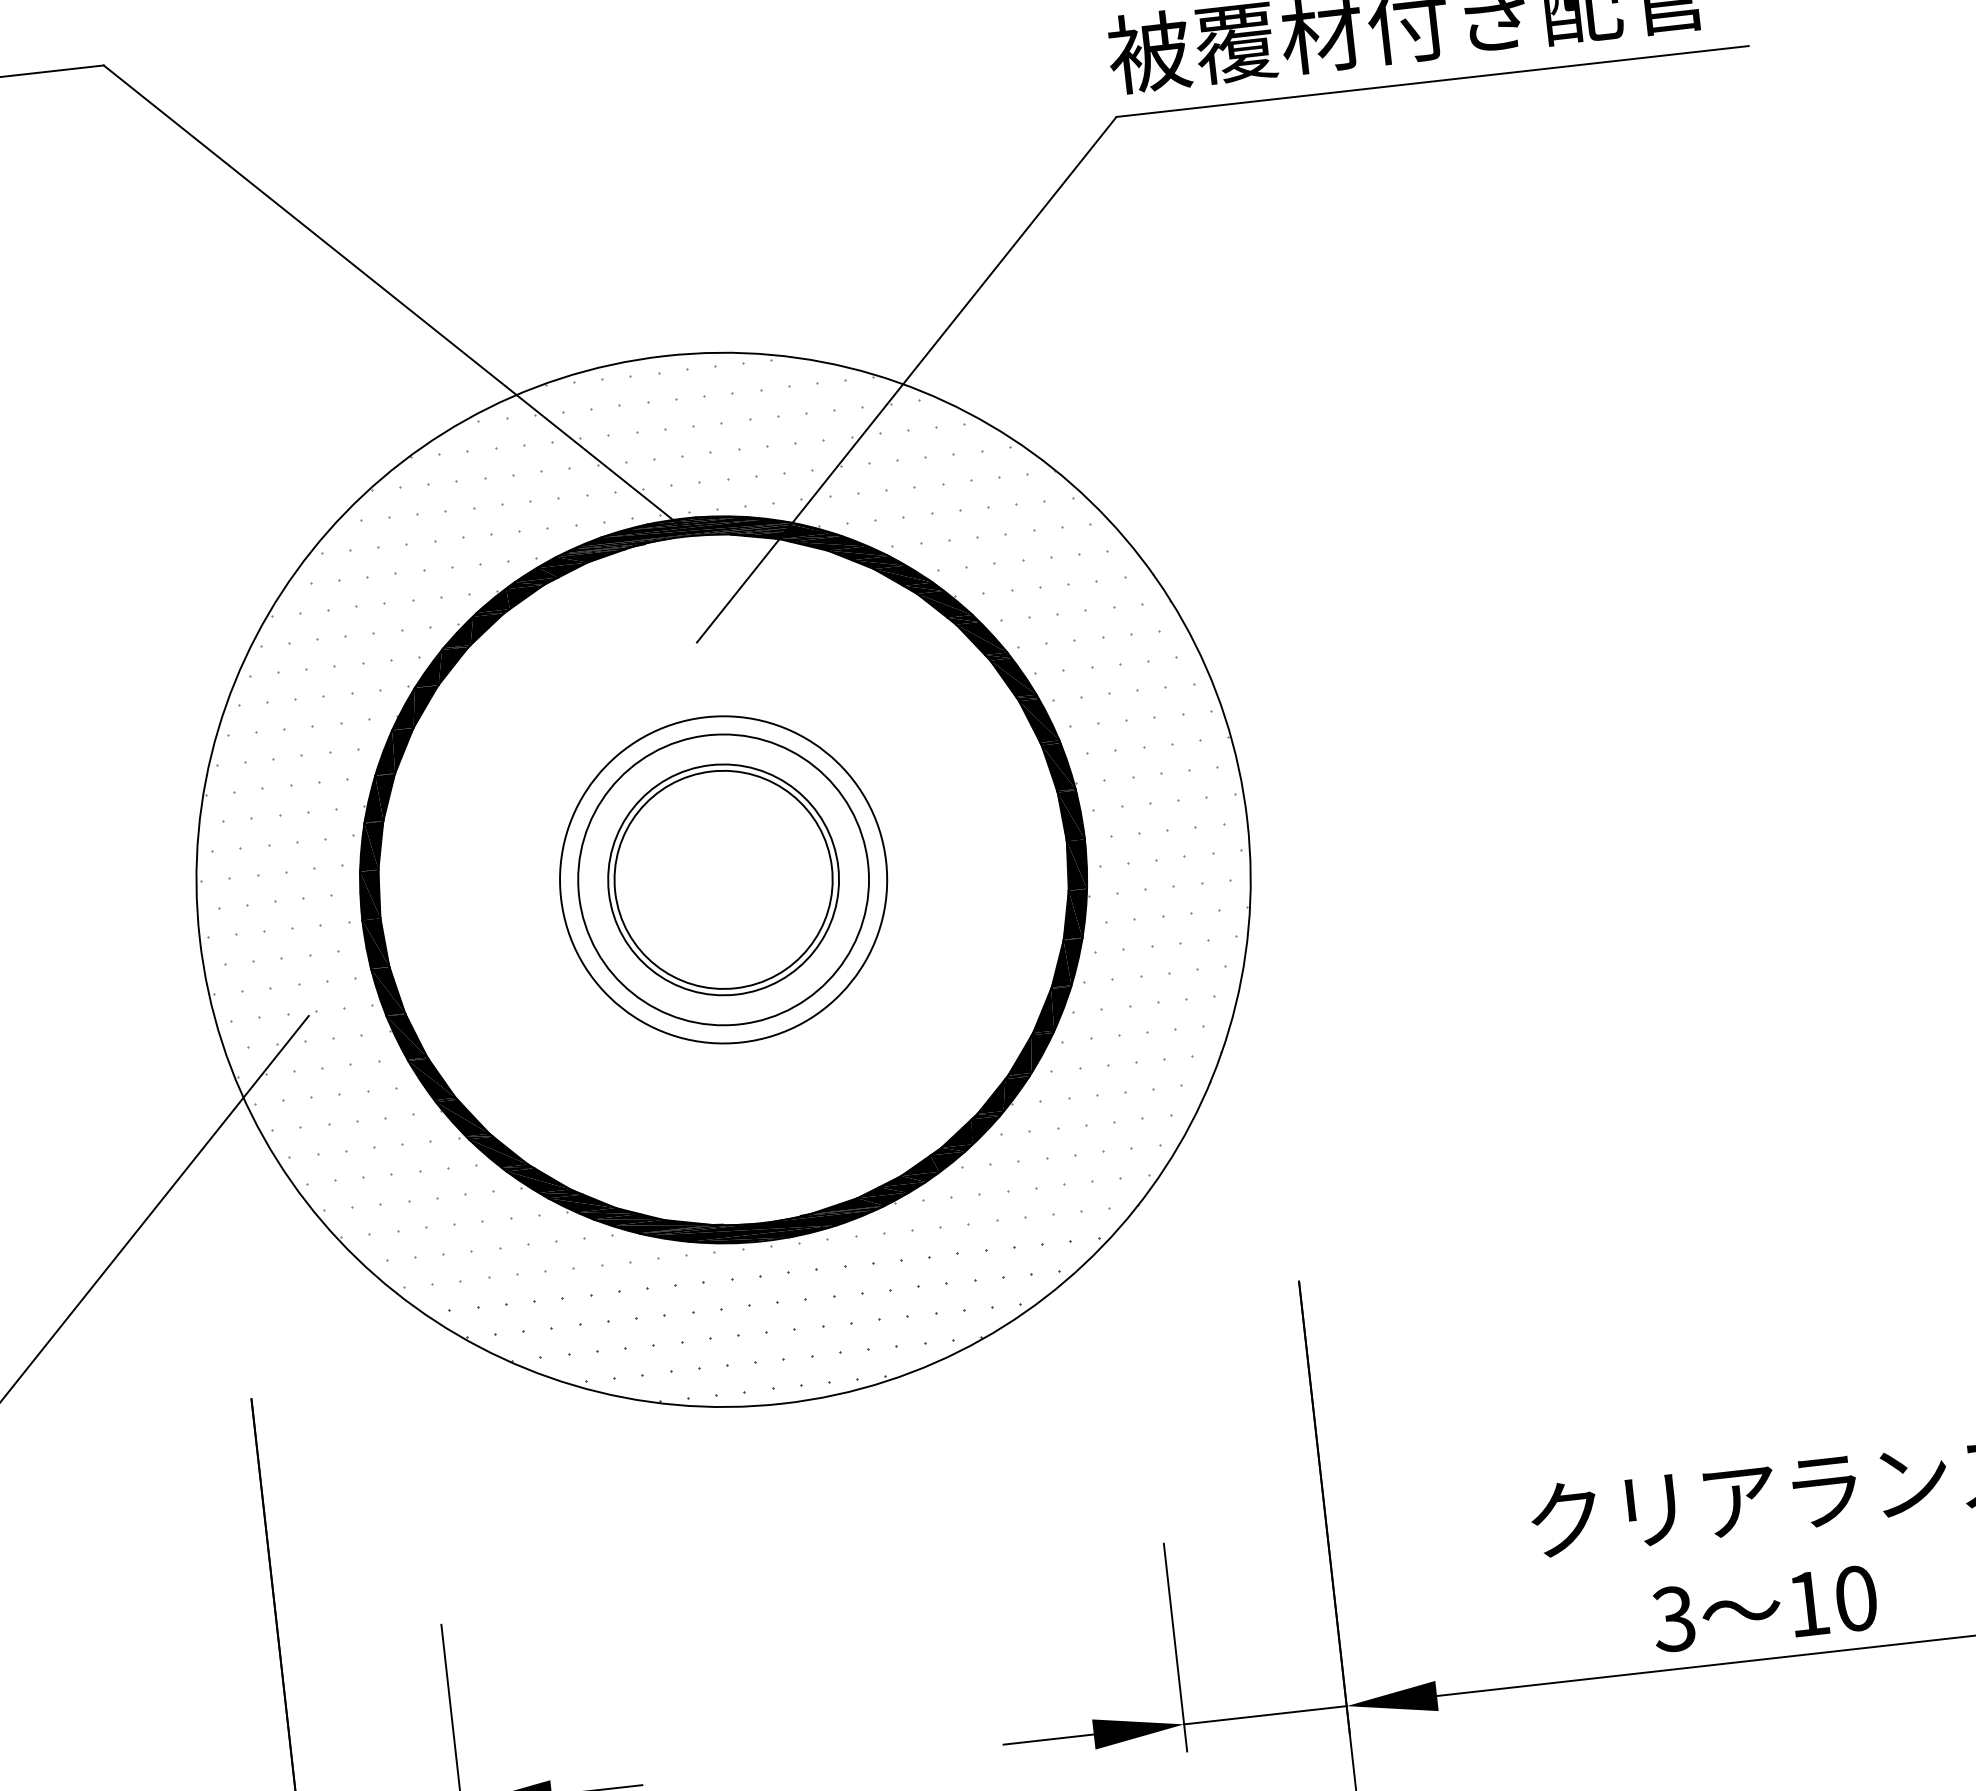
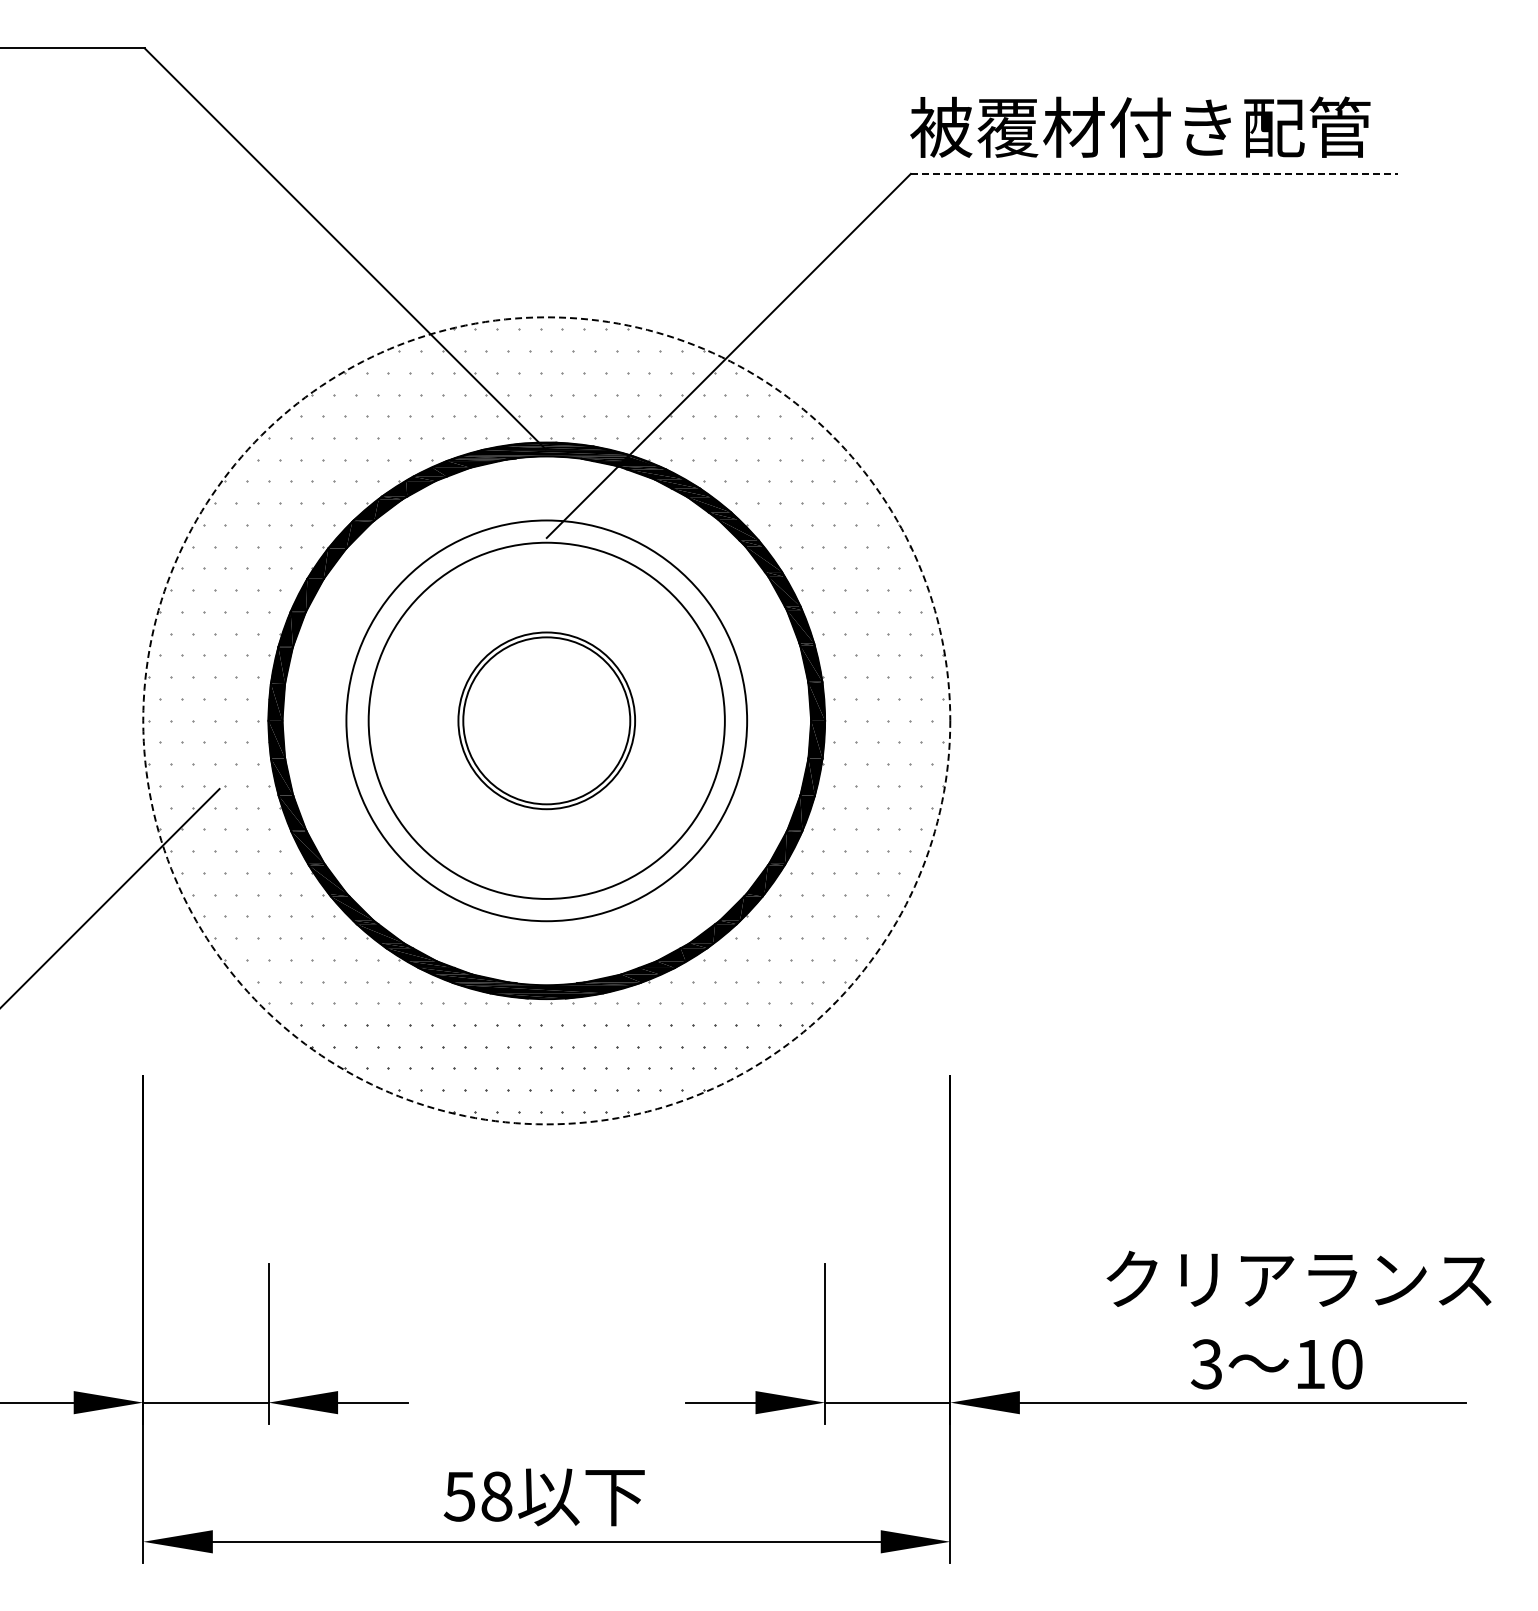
line: (1432, 80) -> (1154, 173), solid -> dashed
circle: (723, 879) -> (546, 720), size x1.6
circle: (723, 879) -> (546, 720), size x1.6
circle: (723, 879) -> (546, 720), solid -> dashed

